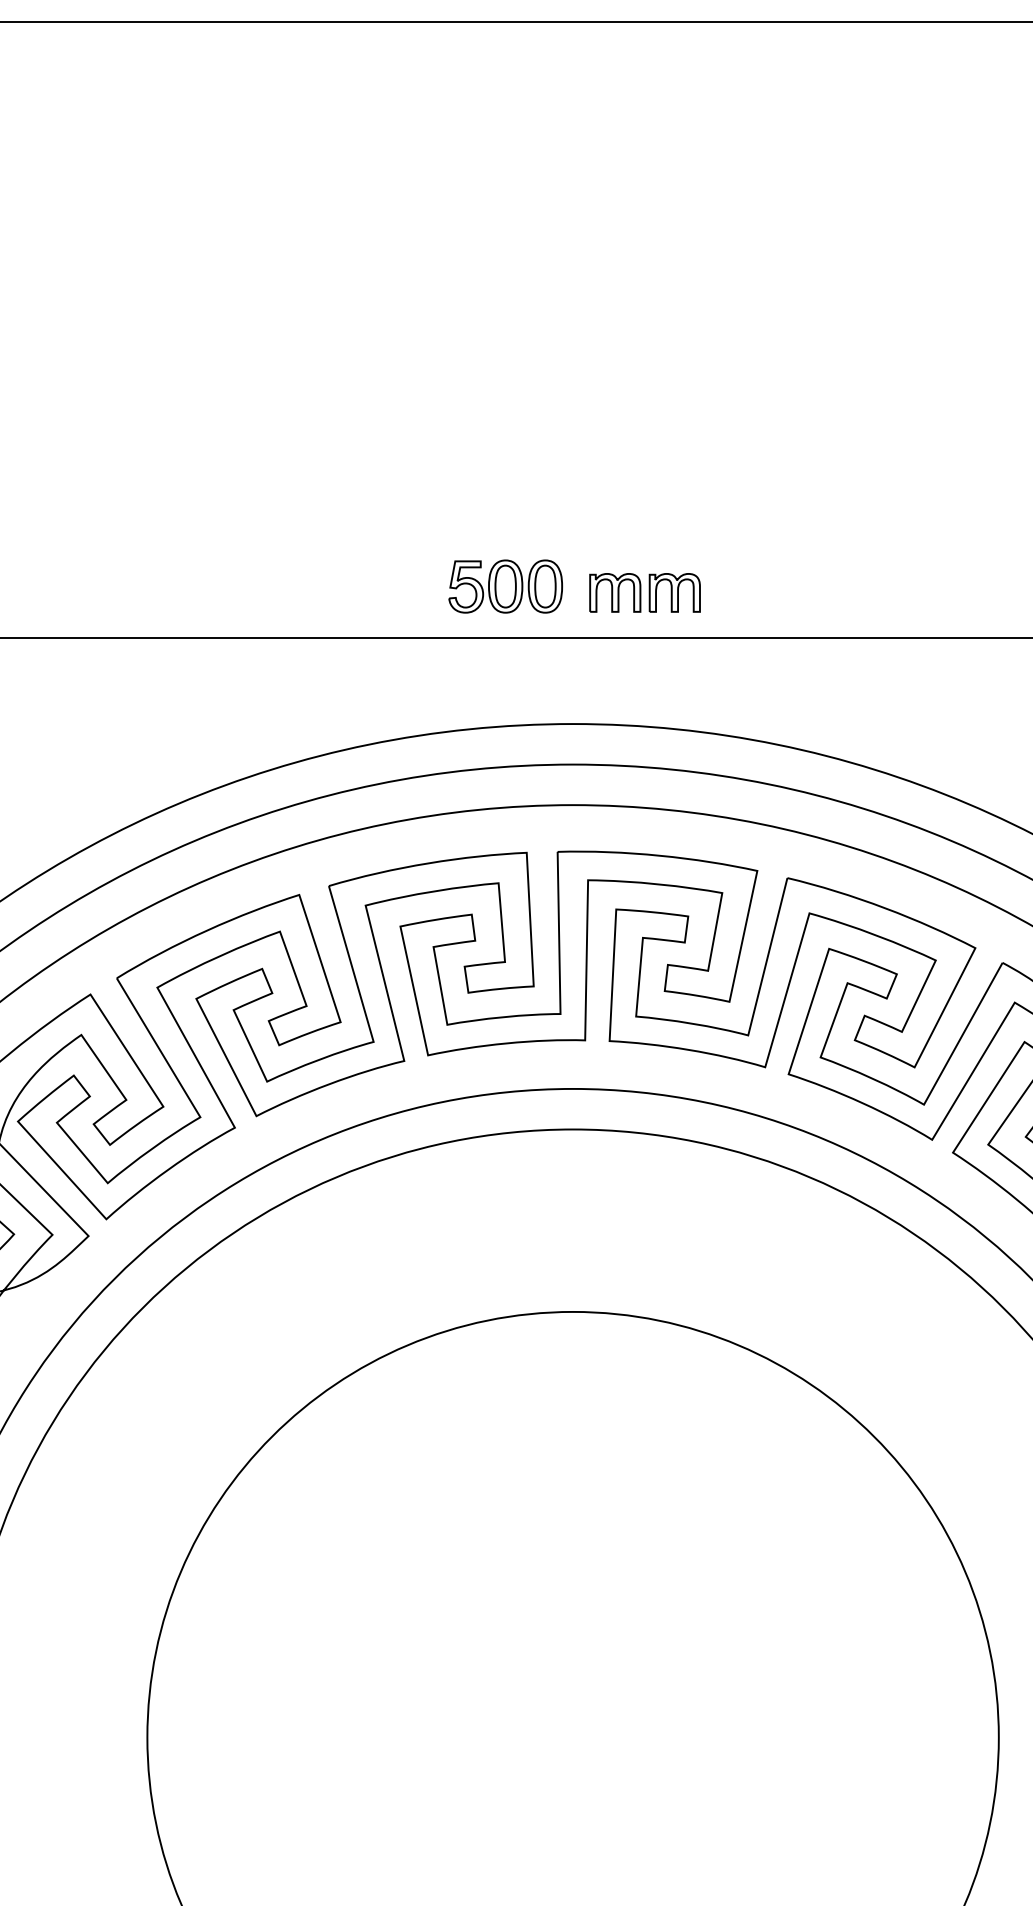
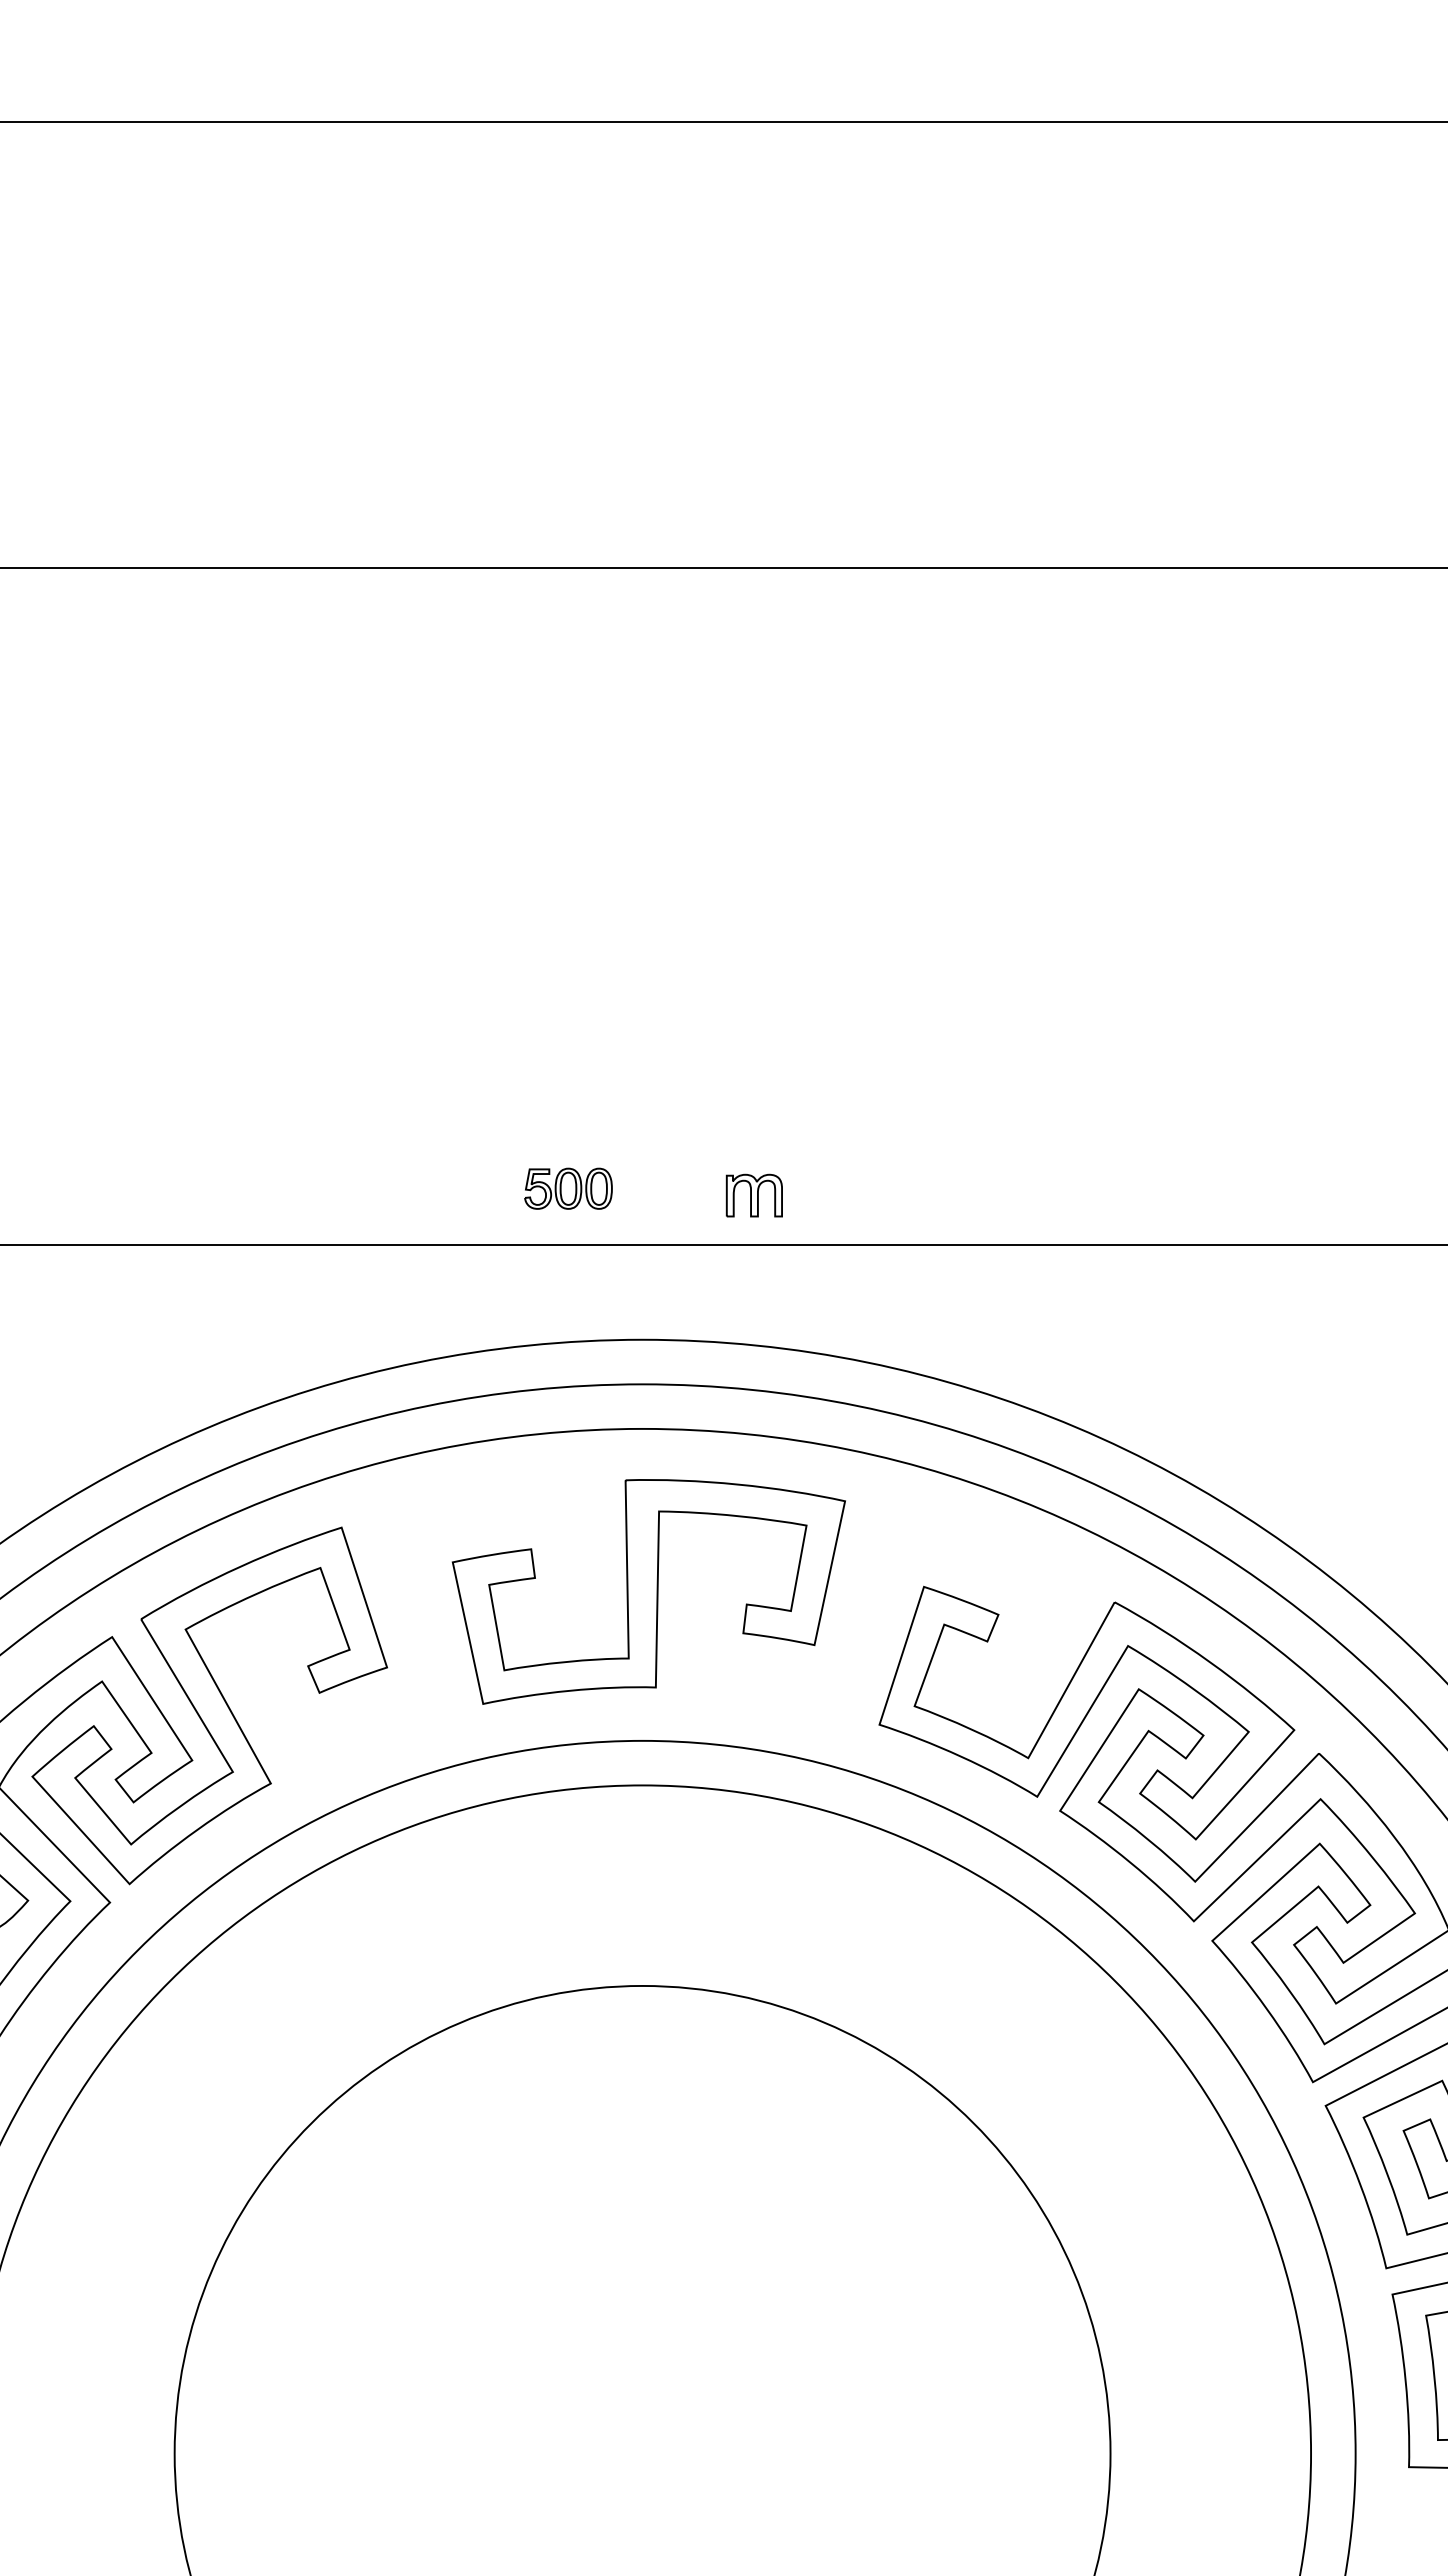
part: (505, 586) -> (568, 1188), size x0.7
part: (614, 592) -> (688, 1195), removed
part: (792, 973) -> (883, 1613), removed
part: (364, 983) -> (413, 1625), removed

